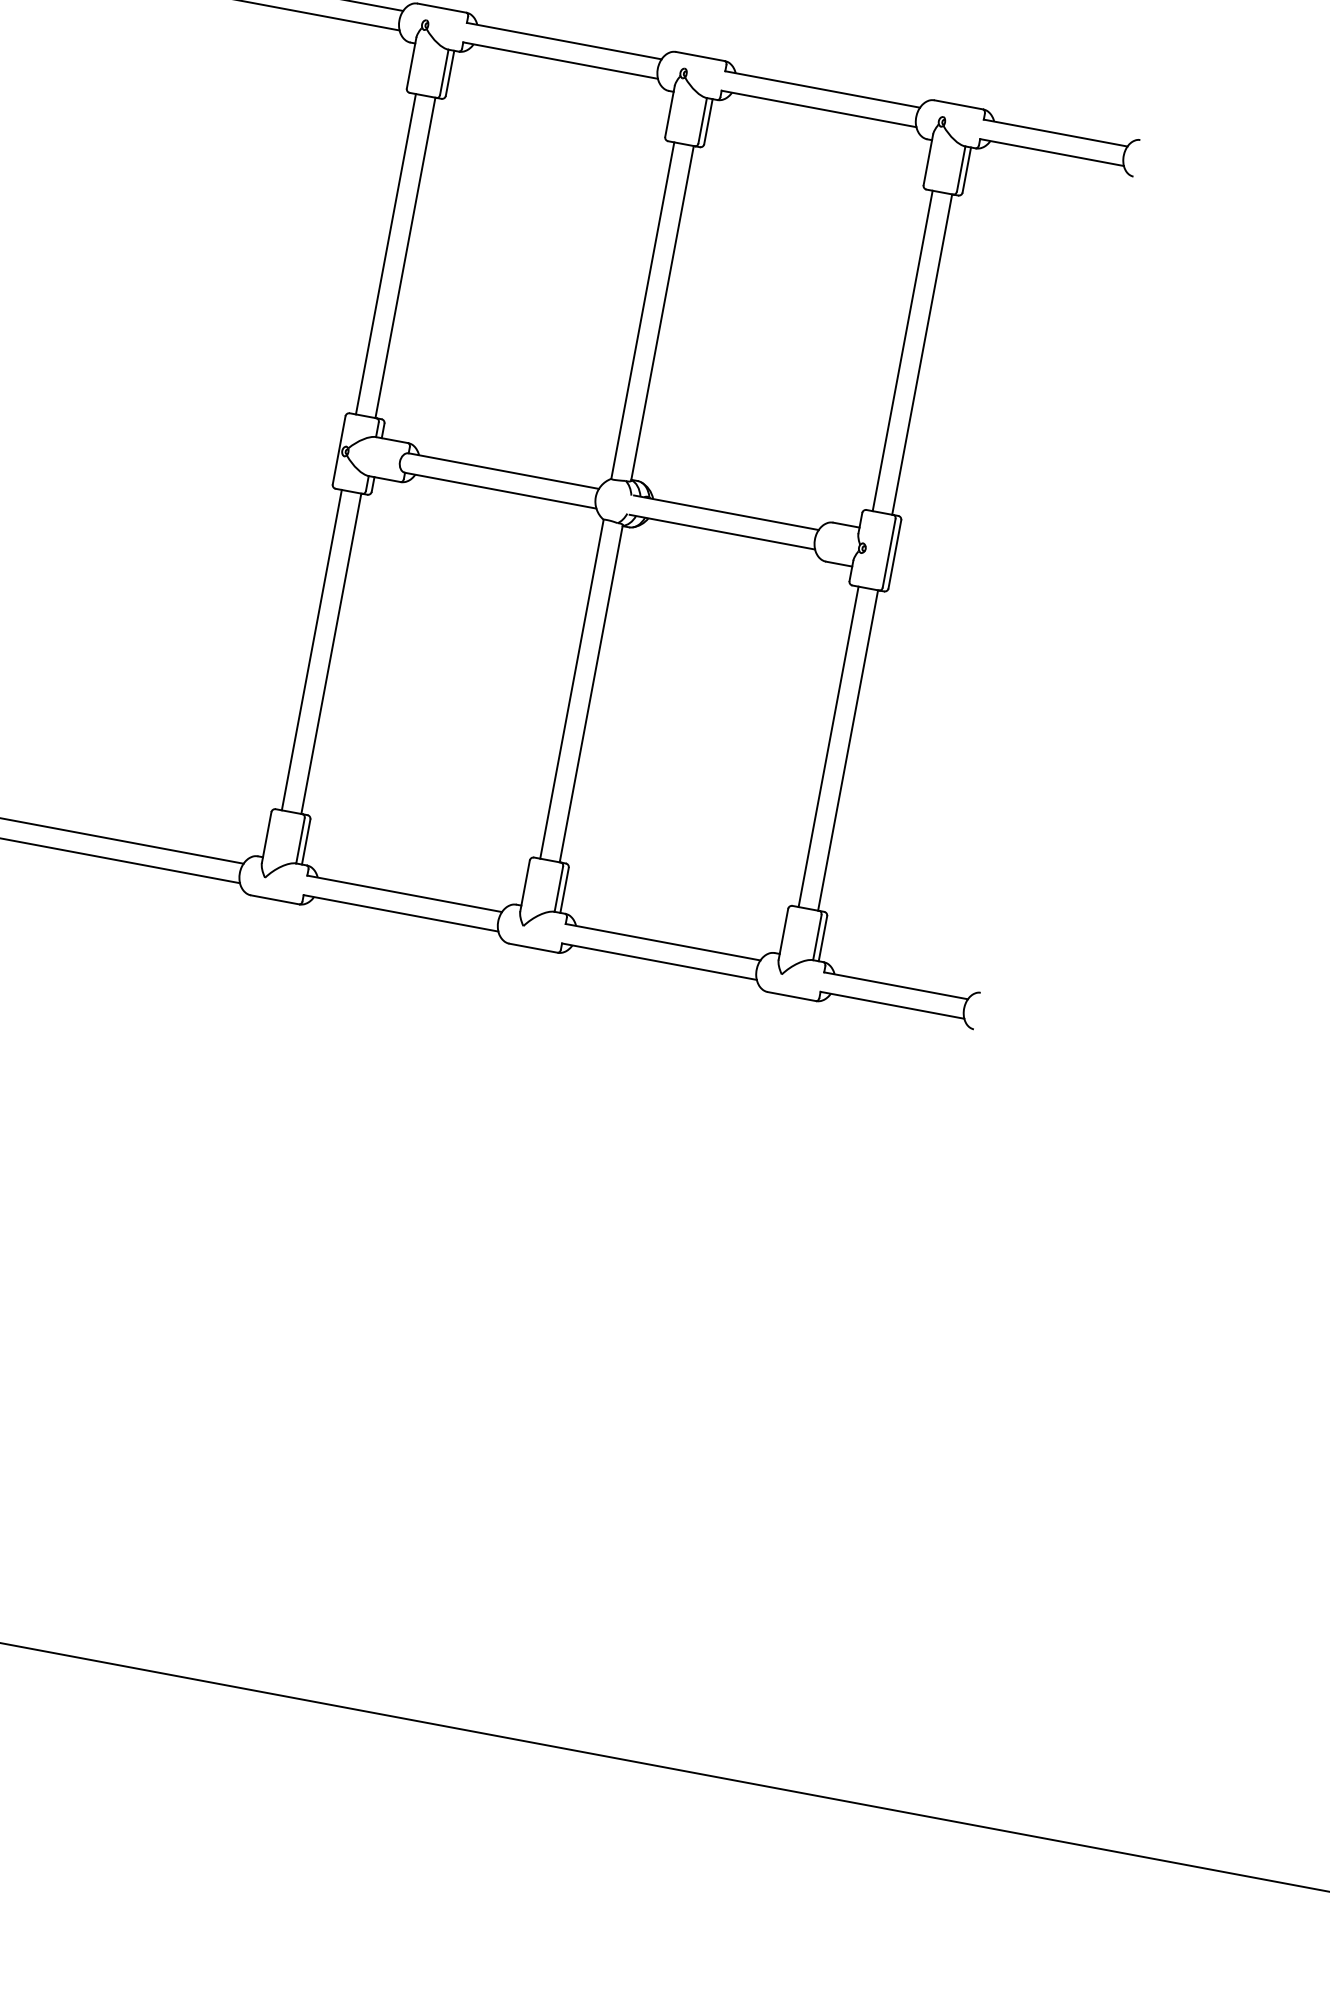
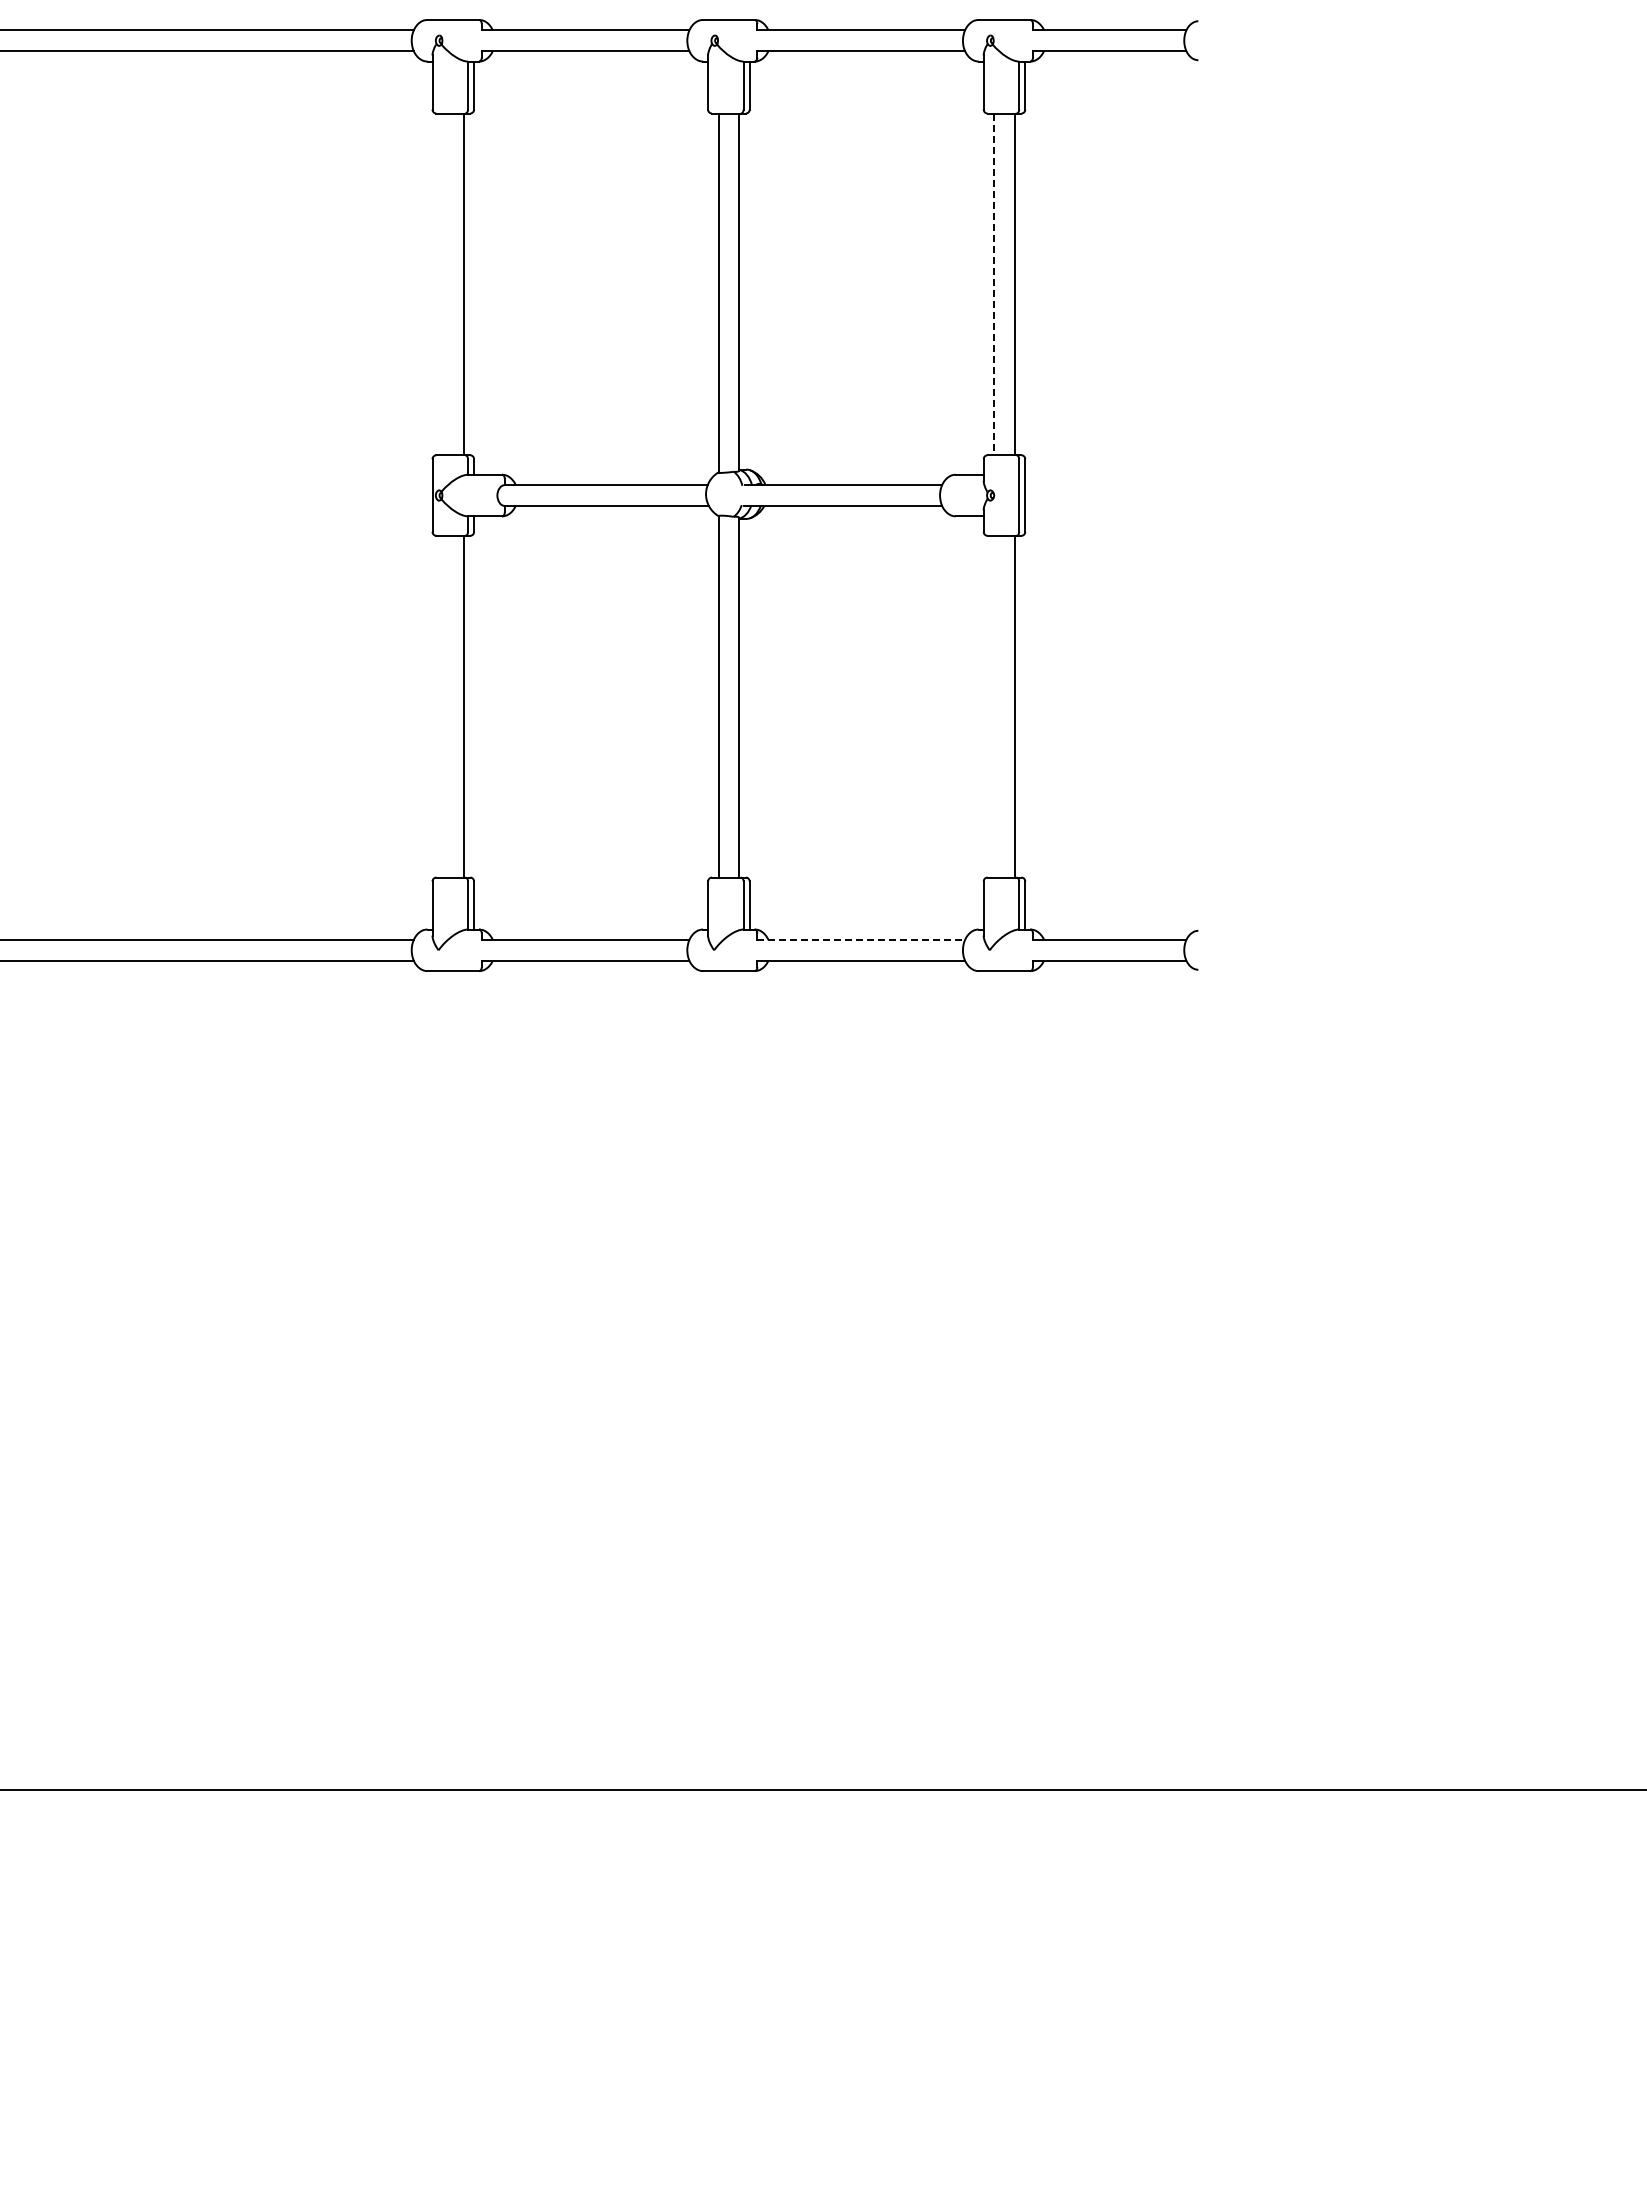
line: (385, 254) -> (442, 284), removed
line: (903, 351) -> (994, 284), solid -> dashed
line: (311, 649) -> (442, 706), removed
line: (829, 746) -> (994, 706), removed
line: (663, 941) -> (861, 939), solid -> dashed

